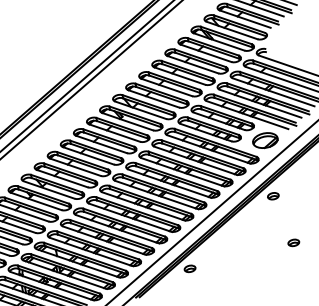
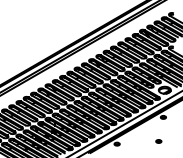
part: (293, 243) -> (158, 141), moved

